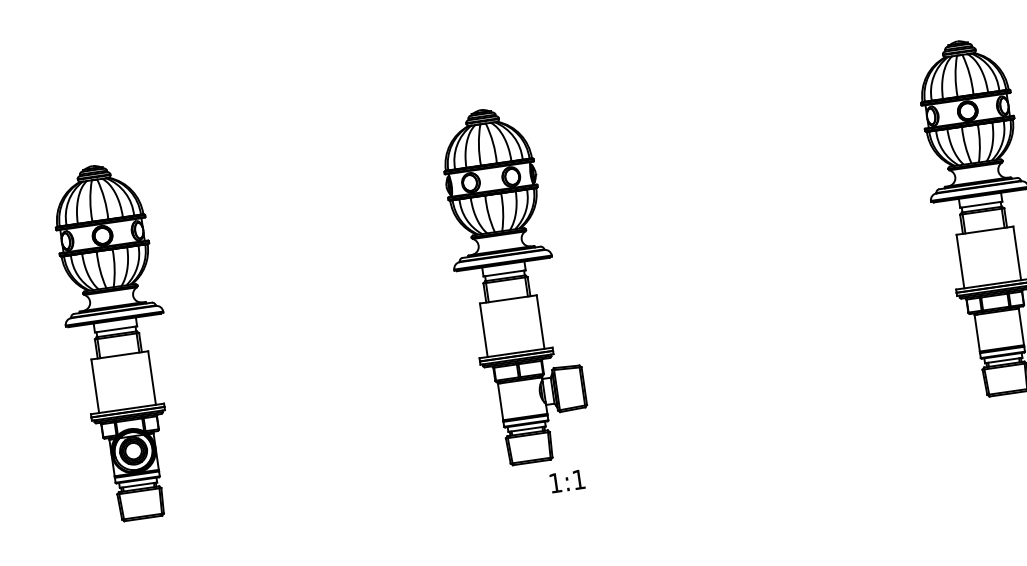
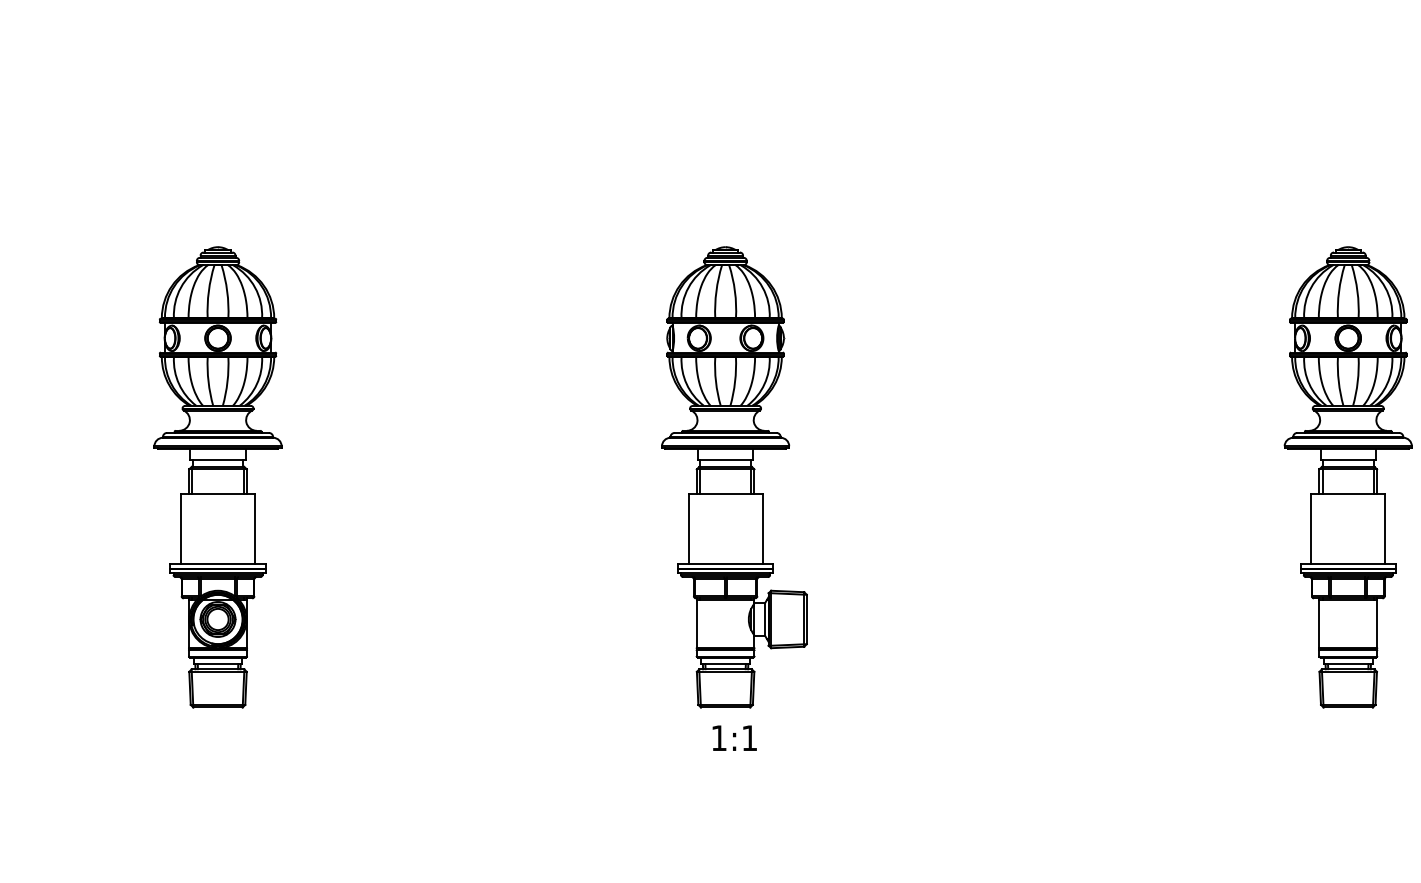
text: (567, 480) -> (734, 737), moved

